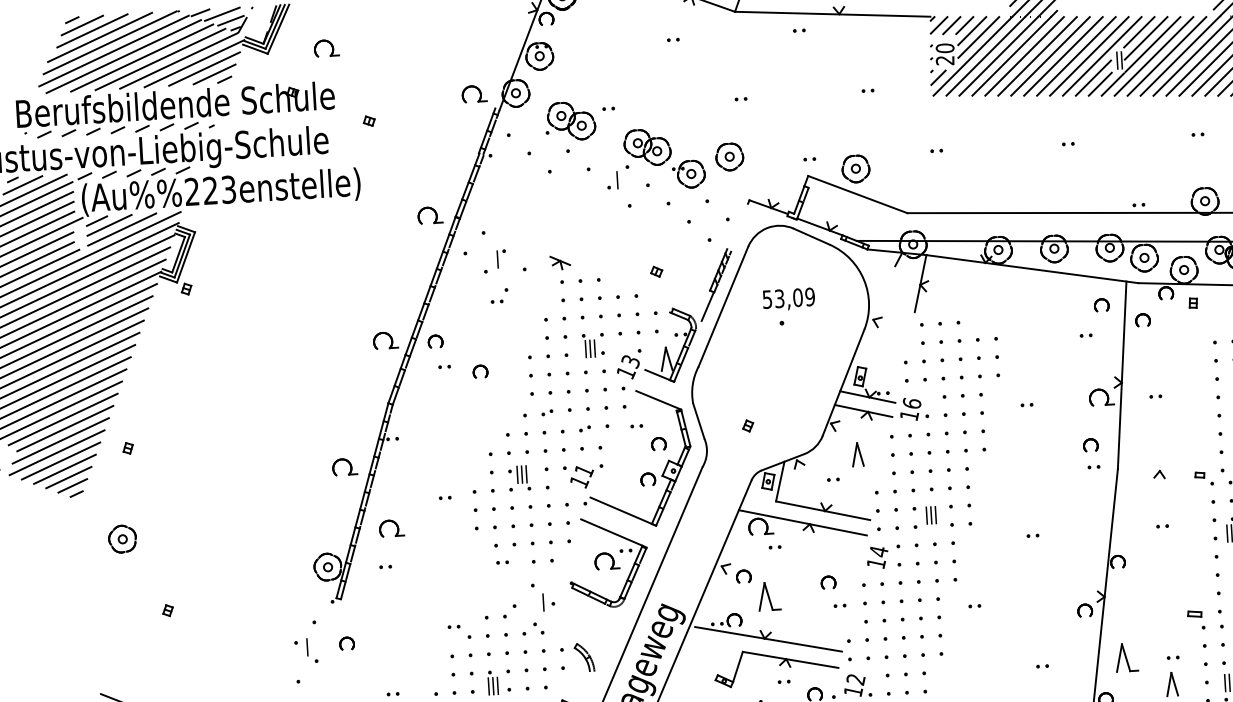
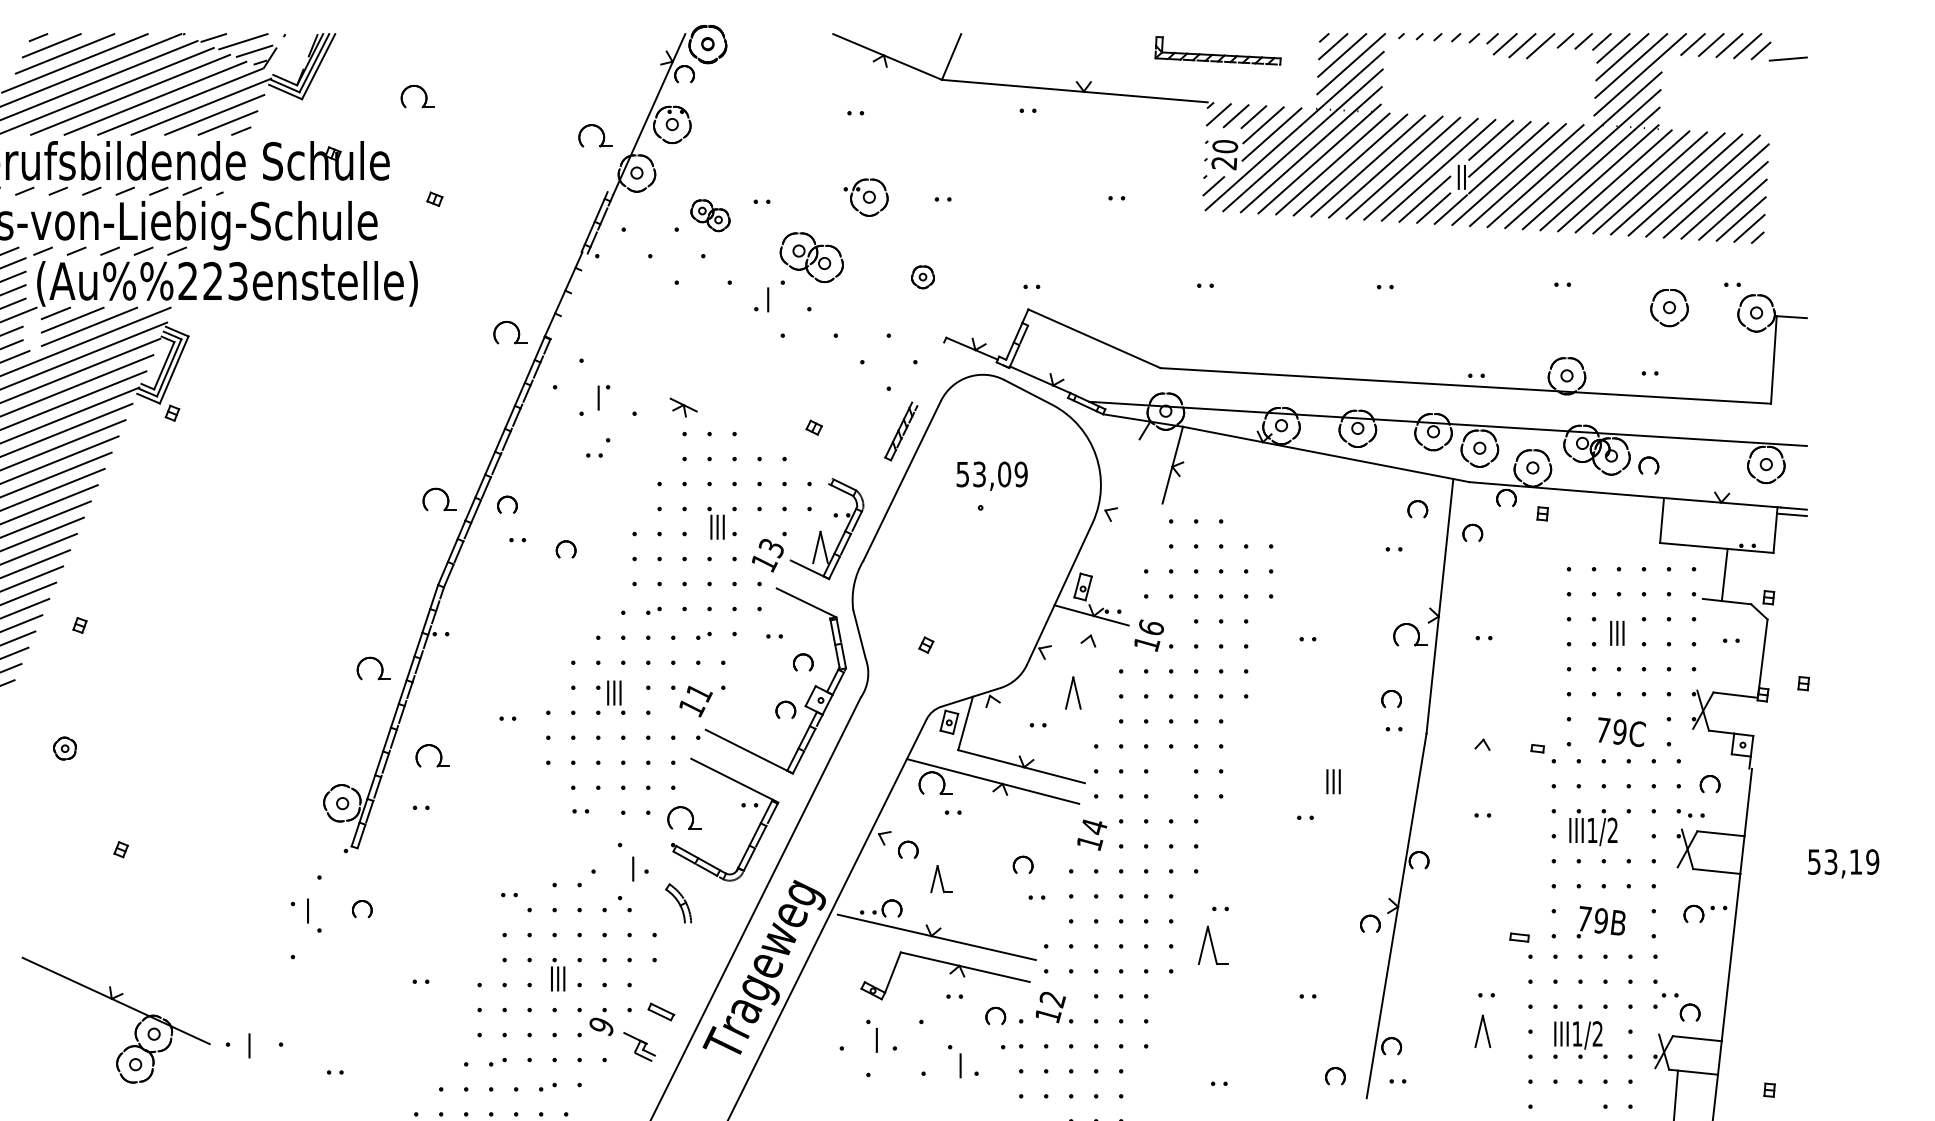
part: (330, 45) -> (423, 92), moved
part: (478, 91) -> (601, 132), moved
part: (571, 121) -> (710, 215), size x0.6
part: (729, 157) -> (922, 277), size x0.6
part: (855, 168) -> (1093, 303), removed
part: (688, 174) -> (865, 197), moved
line: (471, 186) -> (569, 296), removed
line: (707, 306) -> (880, 479), removed
line: (863, 410) -> (1084, 633), removed
text: (931, 515) -> (1333, 781), moved
part: (122, 539) -> (64, 748), size x0.6
part: (611, 558) -> (690, 814), moved
part: (769, 596) -> (941, 878), size x0.7
part: (584, 657) -> (678, 903), moved
part: (1126, 657) -> (1213, 944), moved

